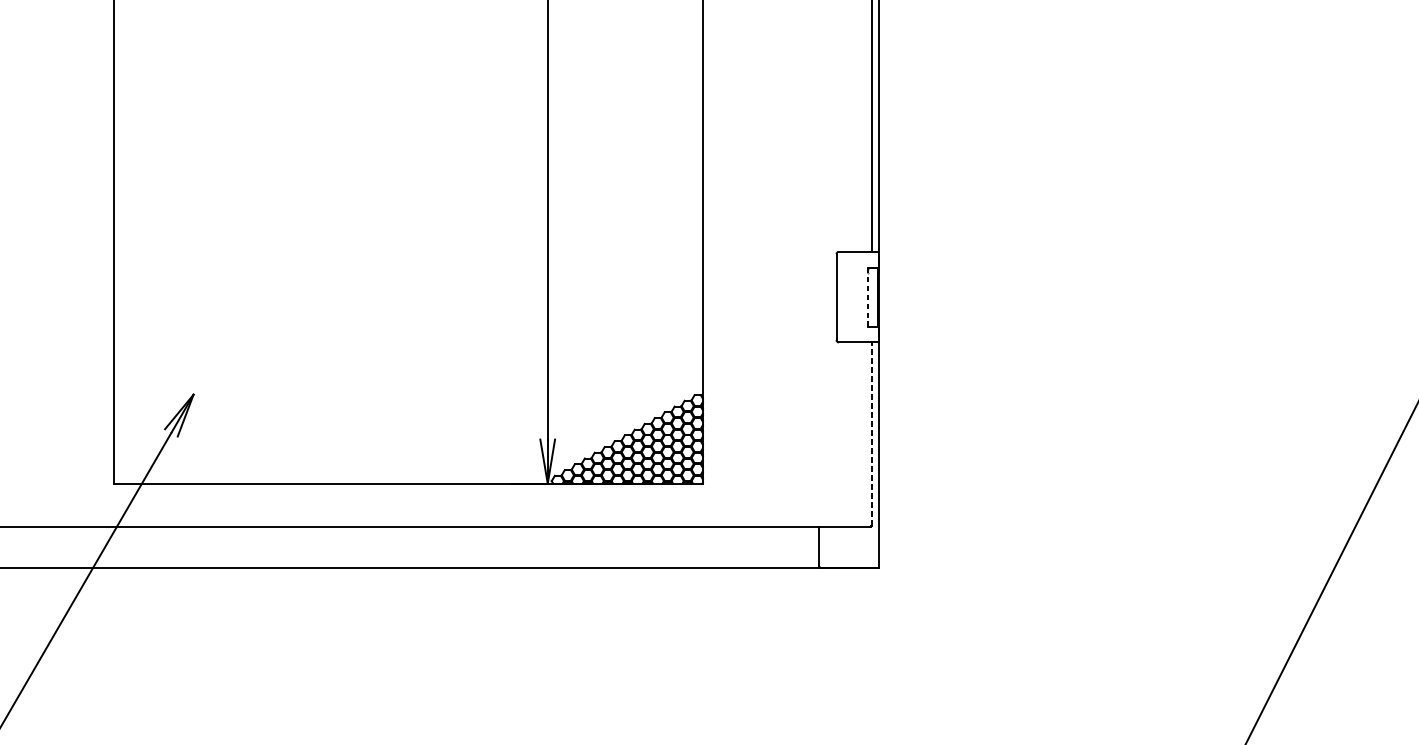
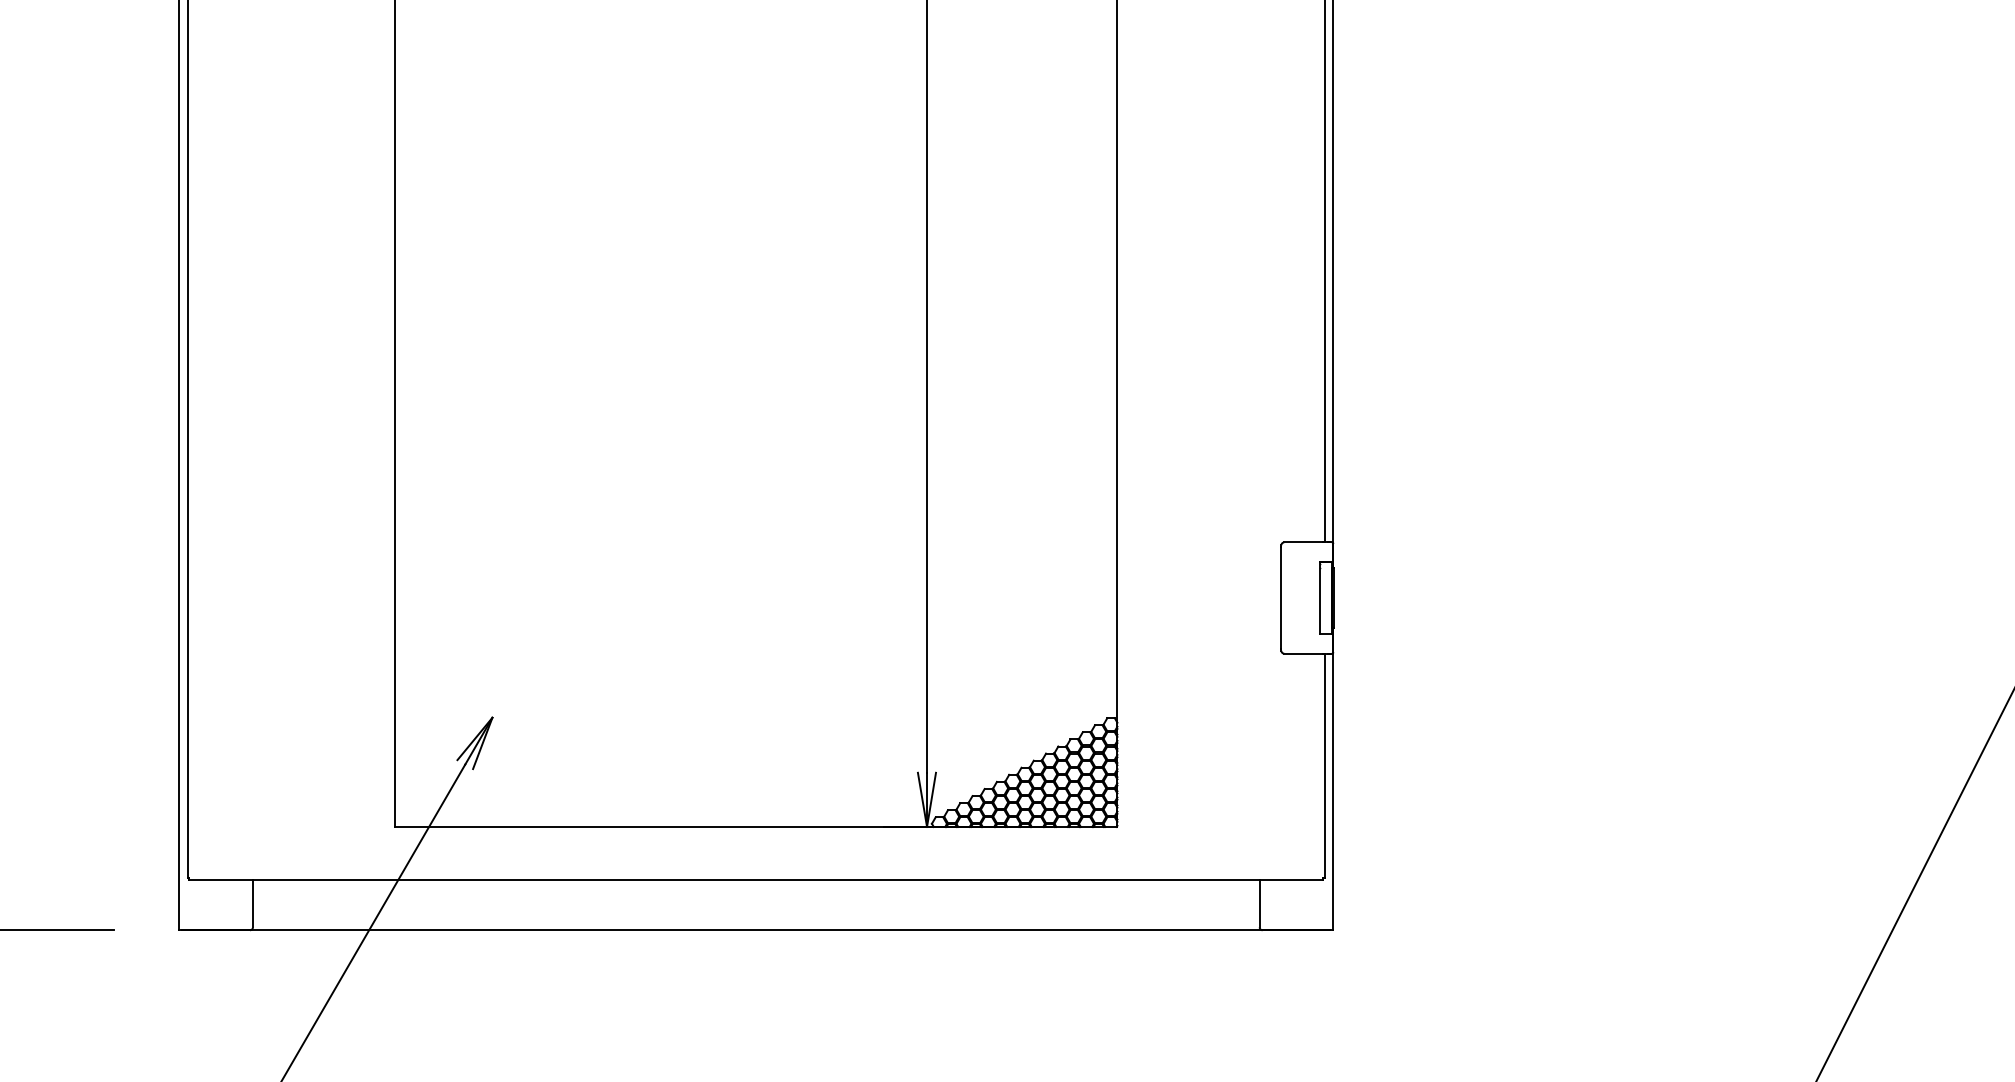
line: (868, 297) -> (1320, 598), dashed -> solid
line: (871, 433) -> (1324, 765), dashed -> solid

